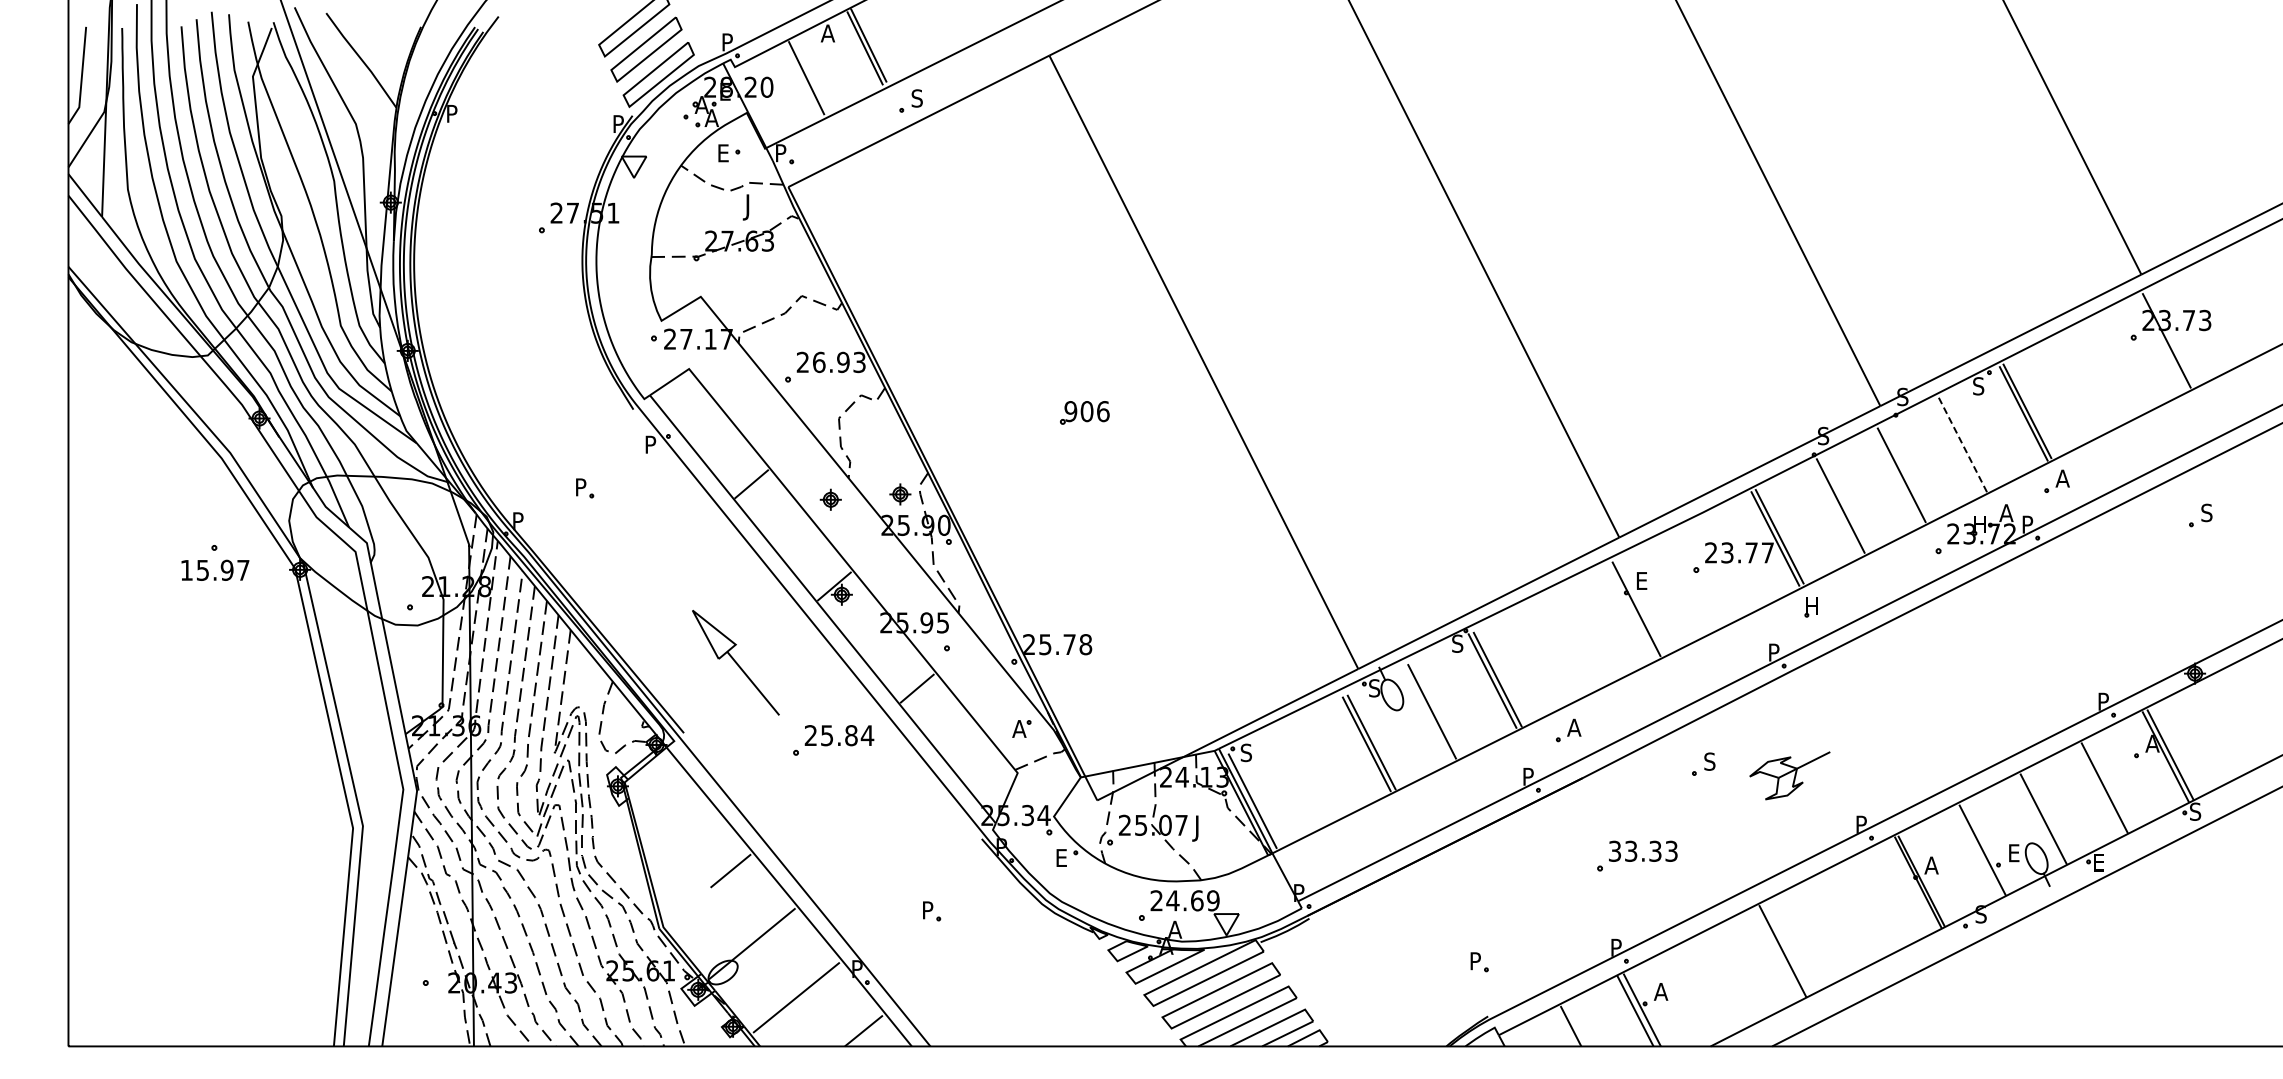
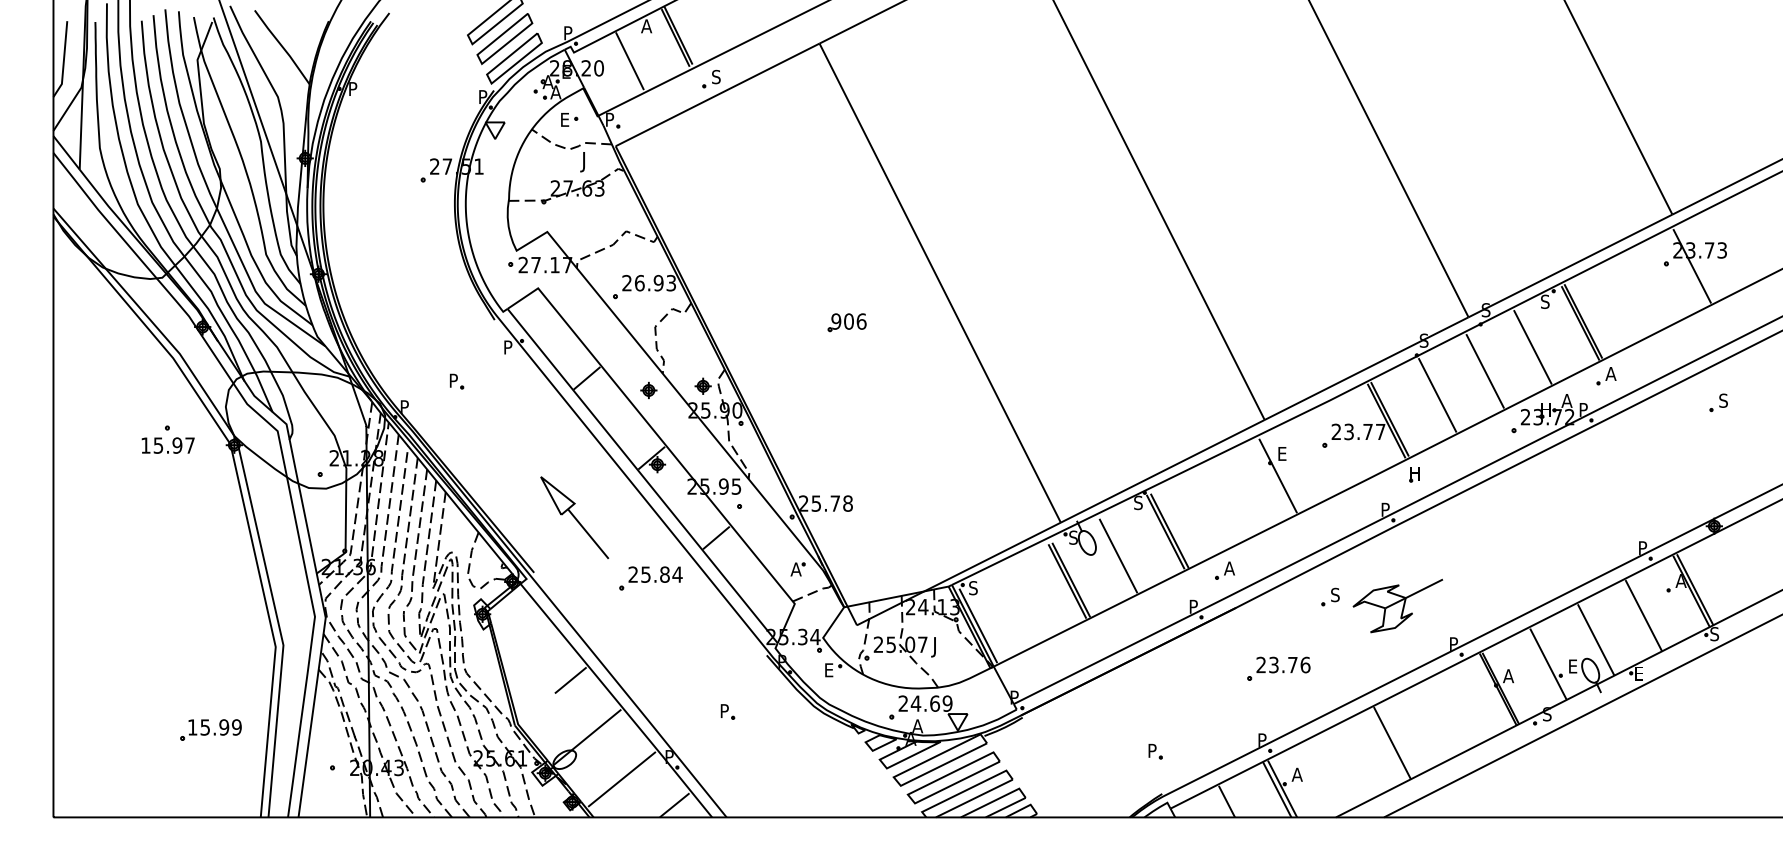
line: (1962, 444) -> (1532, 347), dashed -> solid
part: (1789, 775) -> (1397, 605), size x1.43
text: (1643, 850) -> (1283, 664), 33.33 -> 23.76
part: (269, 934) -> (210, 729), added

